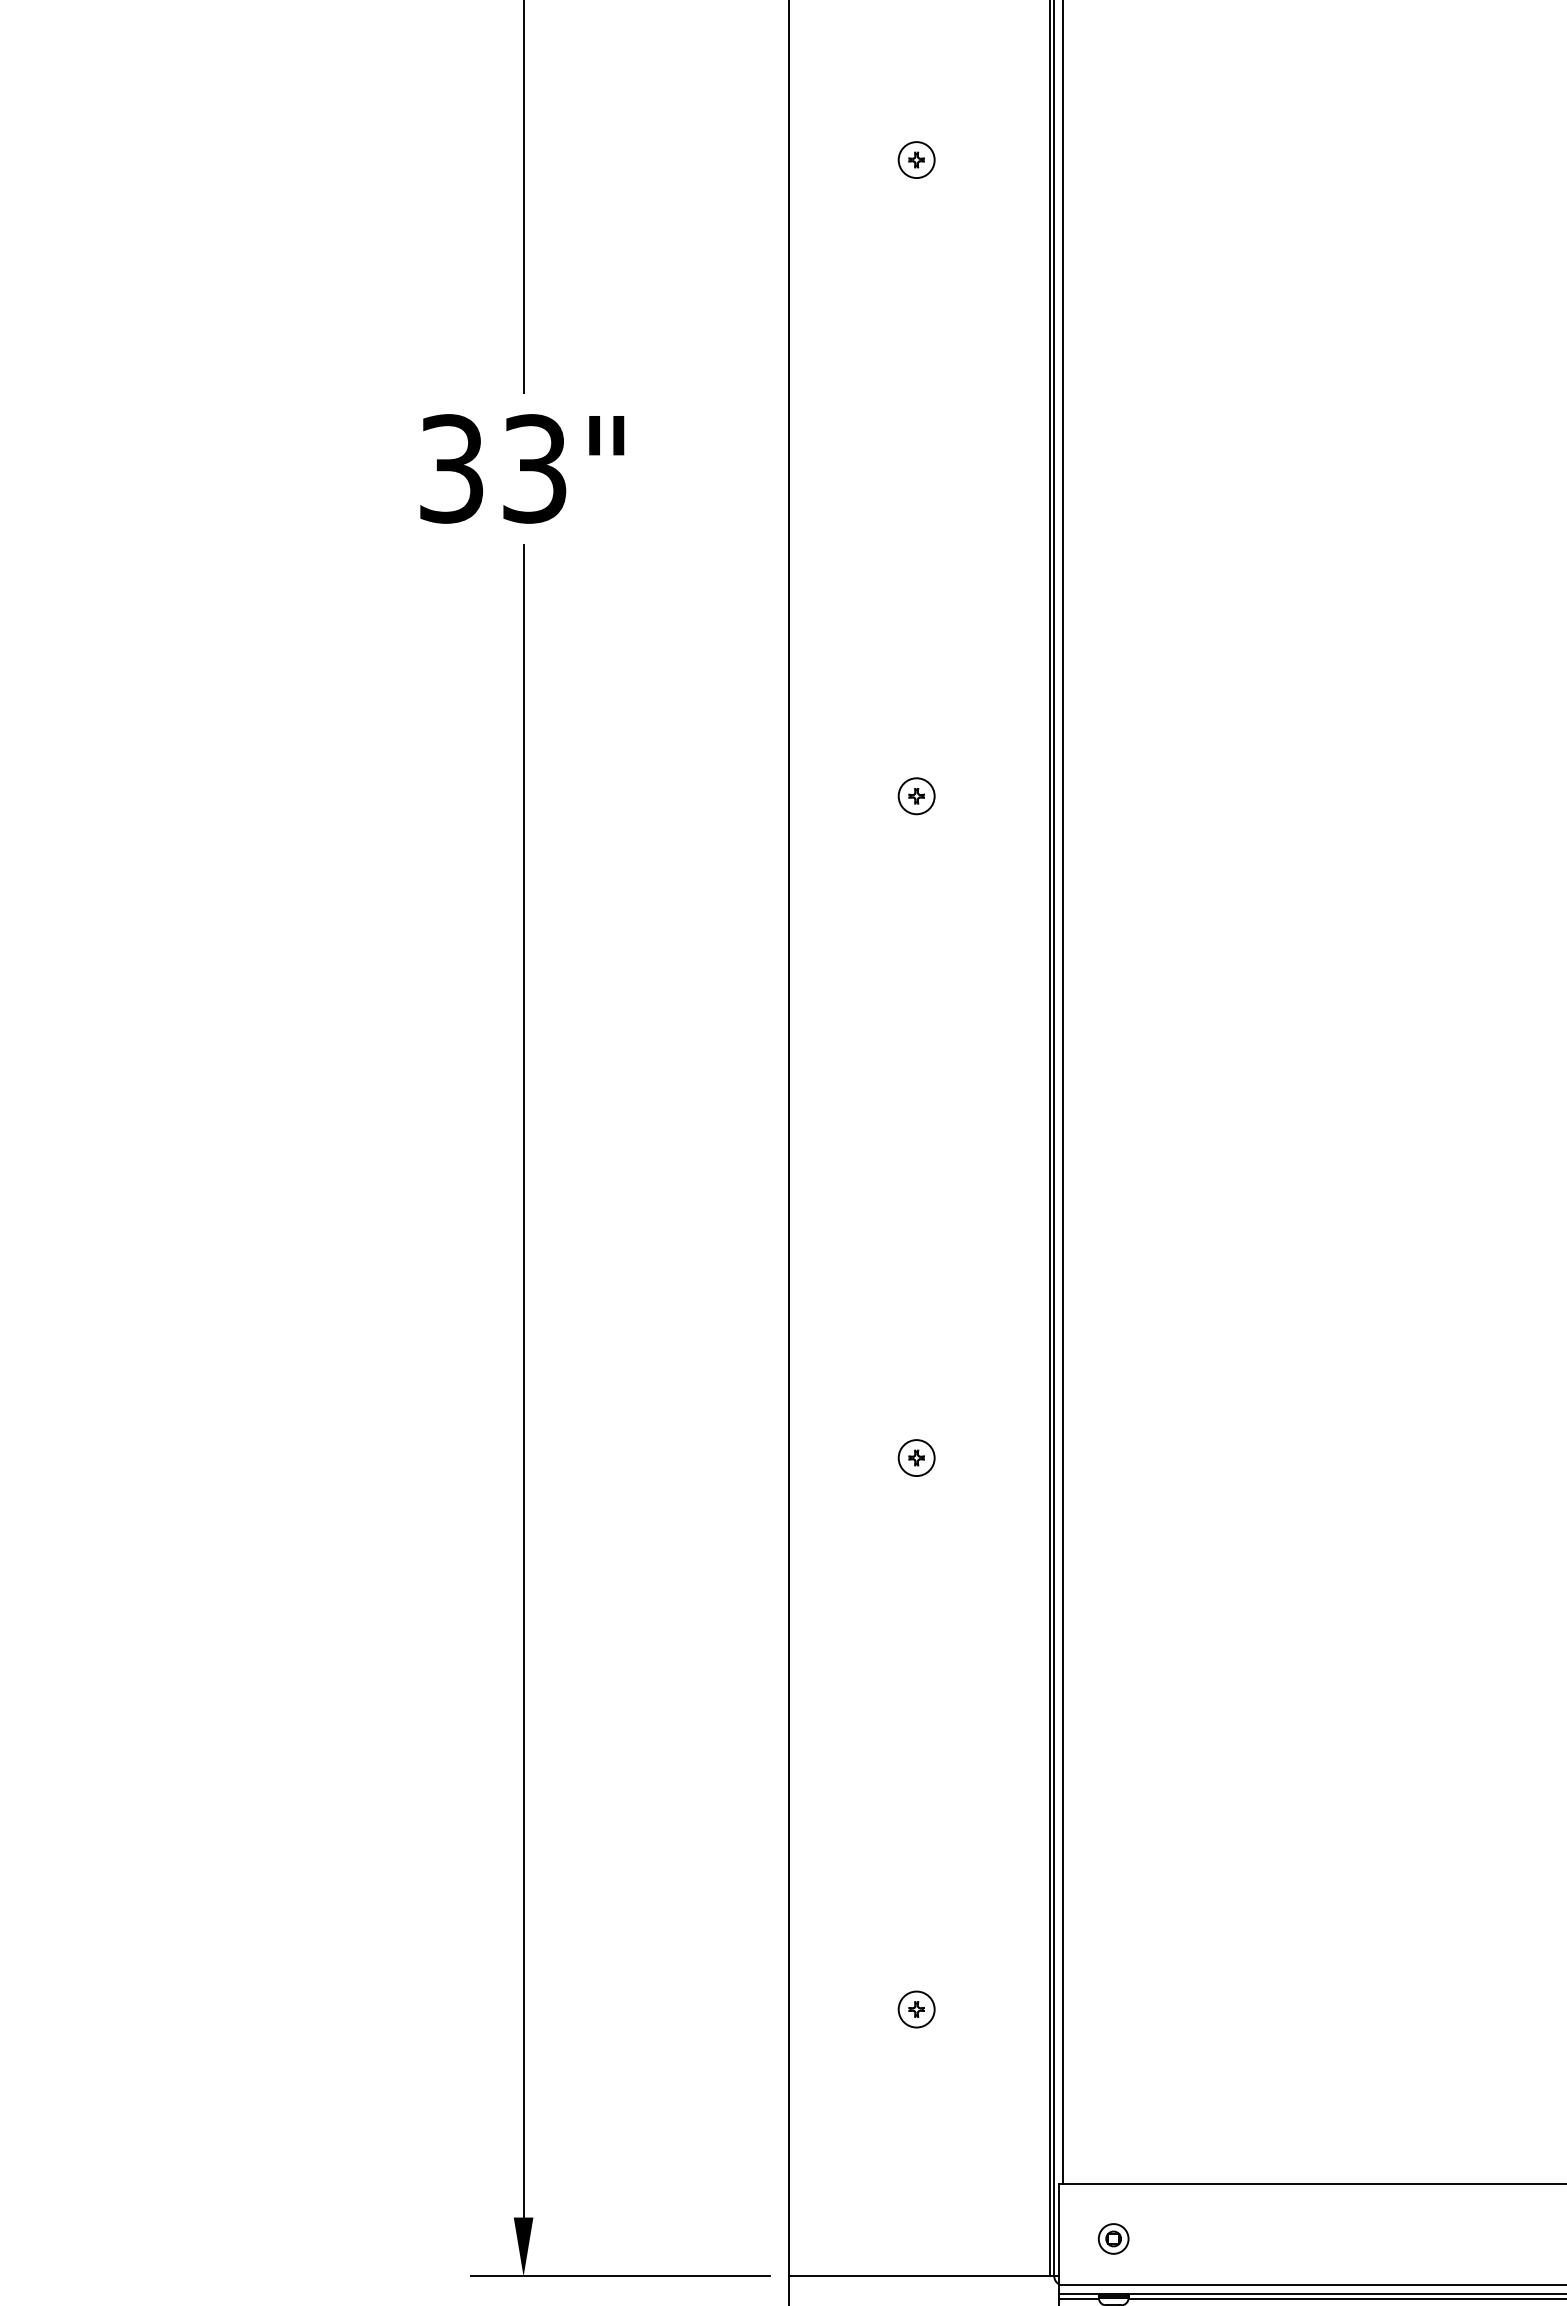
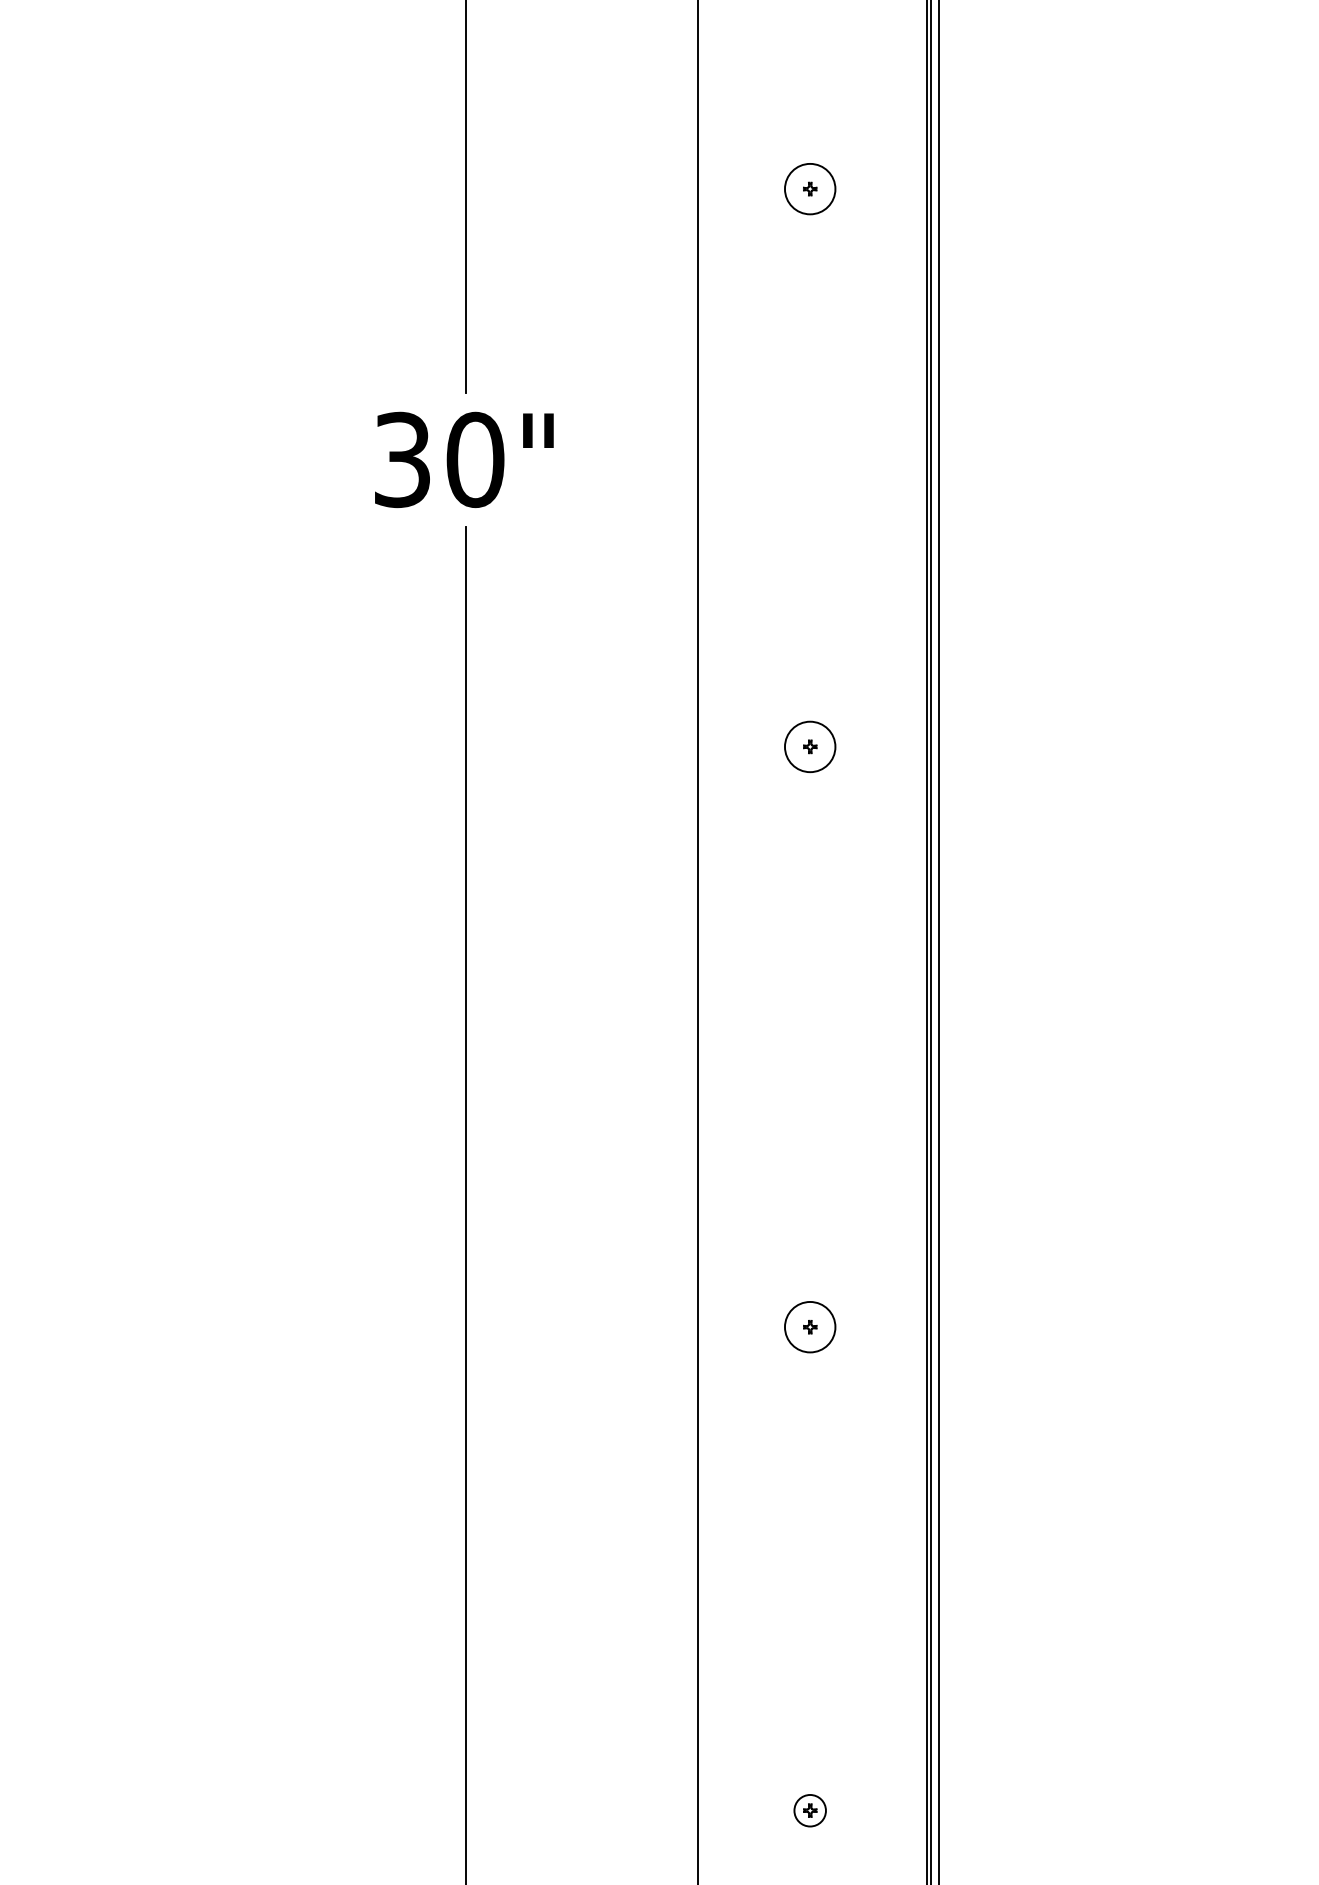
circle: (916, 160) -> (810, 189), size x1.6
text: (534, 468) -> (475, 459), 33" -> 30"
circle: (916, 796) -> (810, 747), size x1.6
circle: (916, 1458) -> (810, 1327), size x1.6

